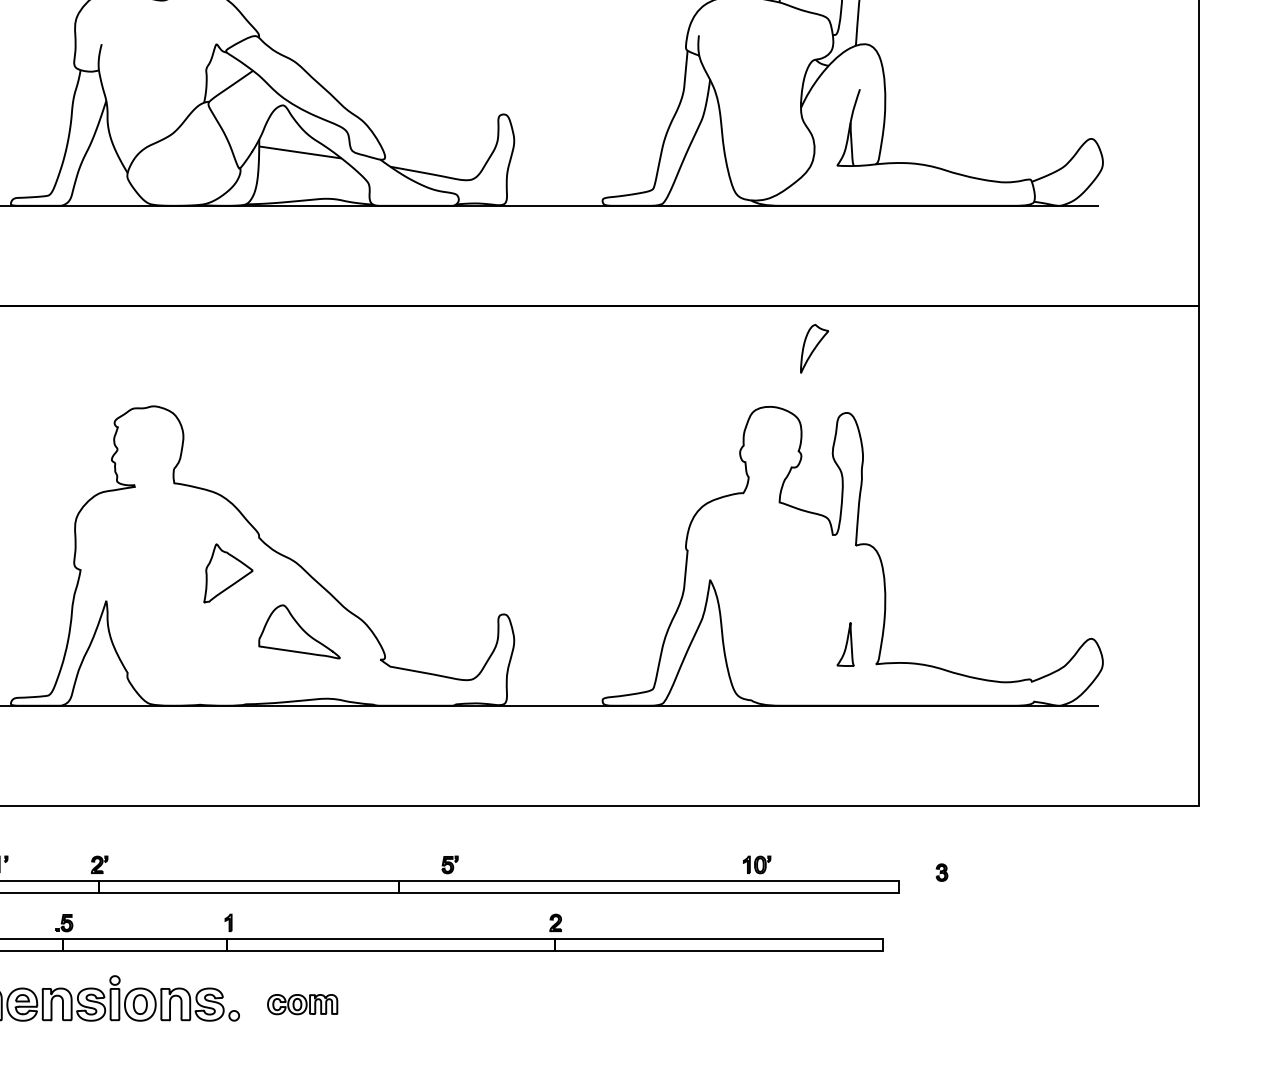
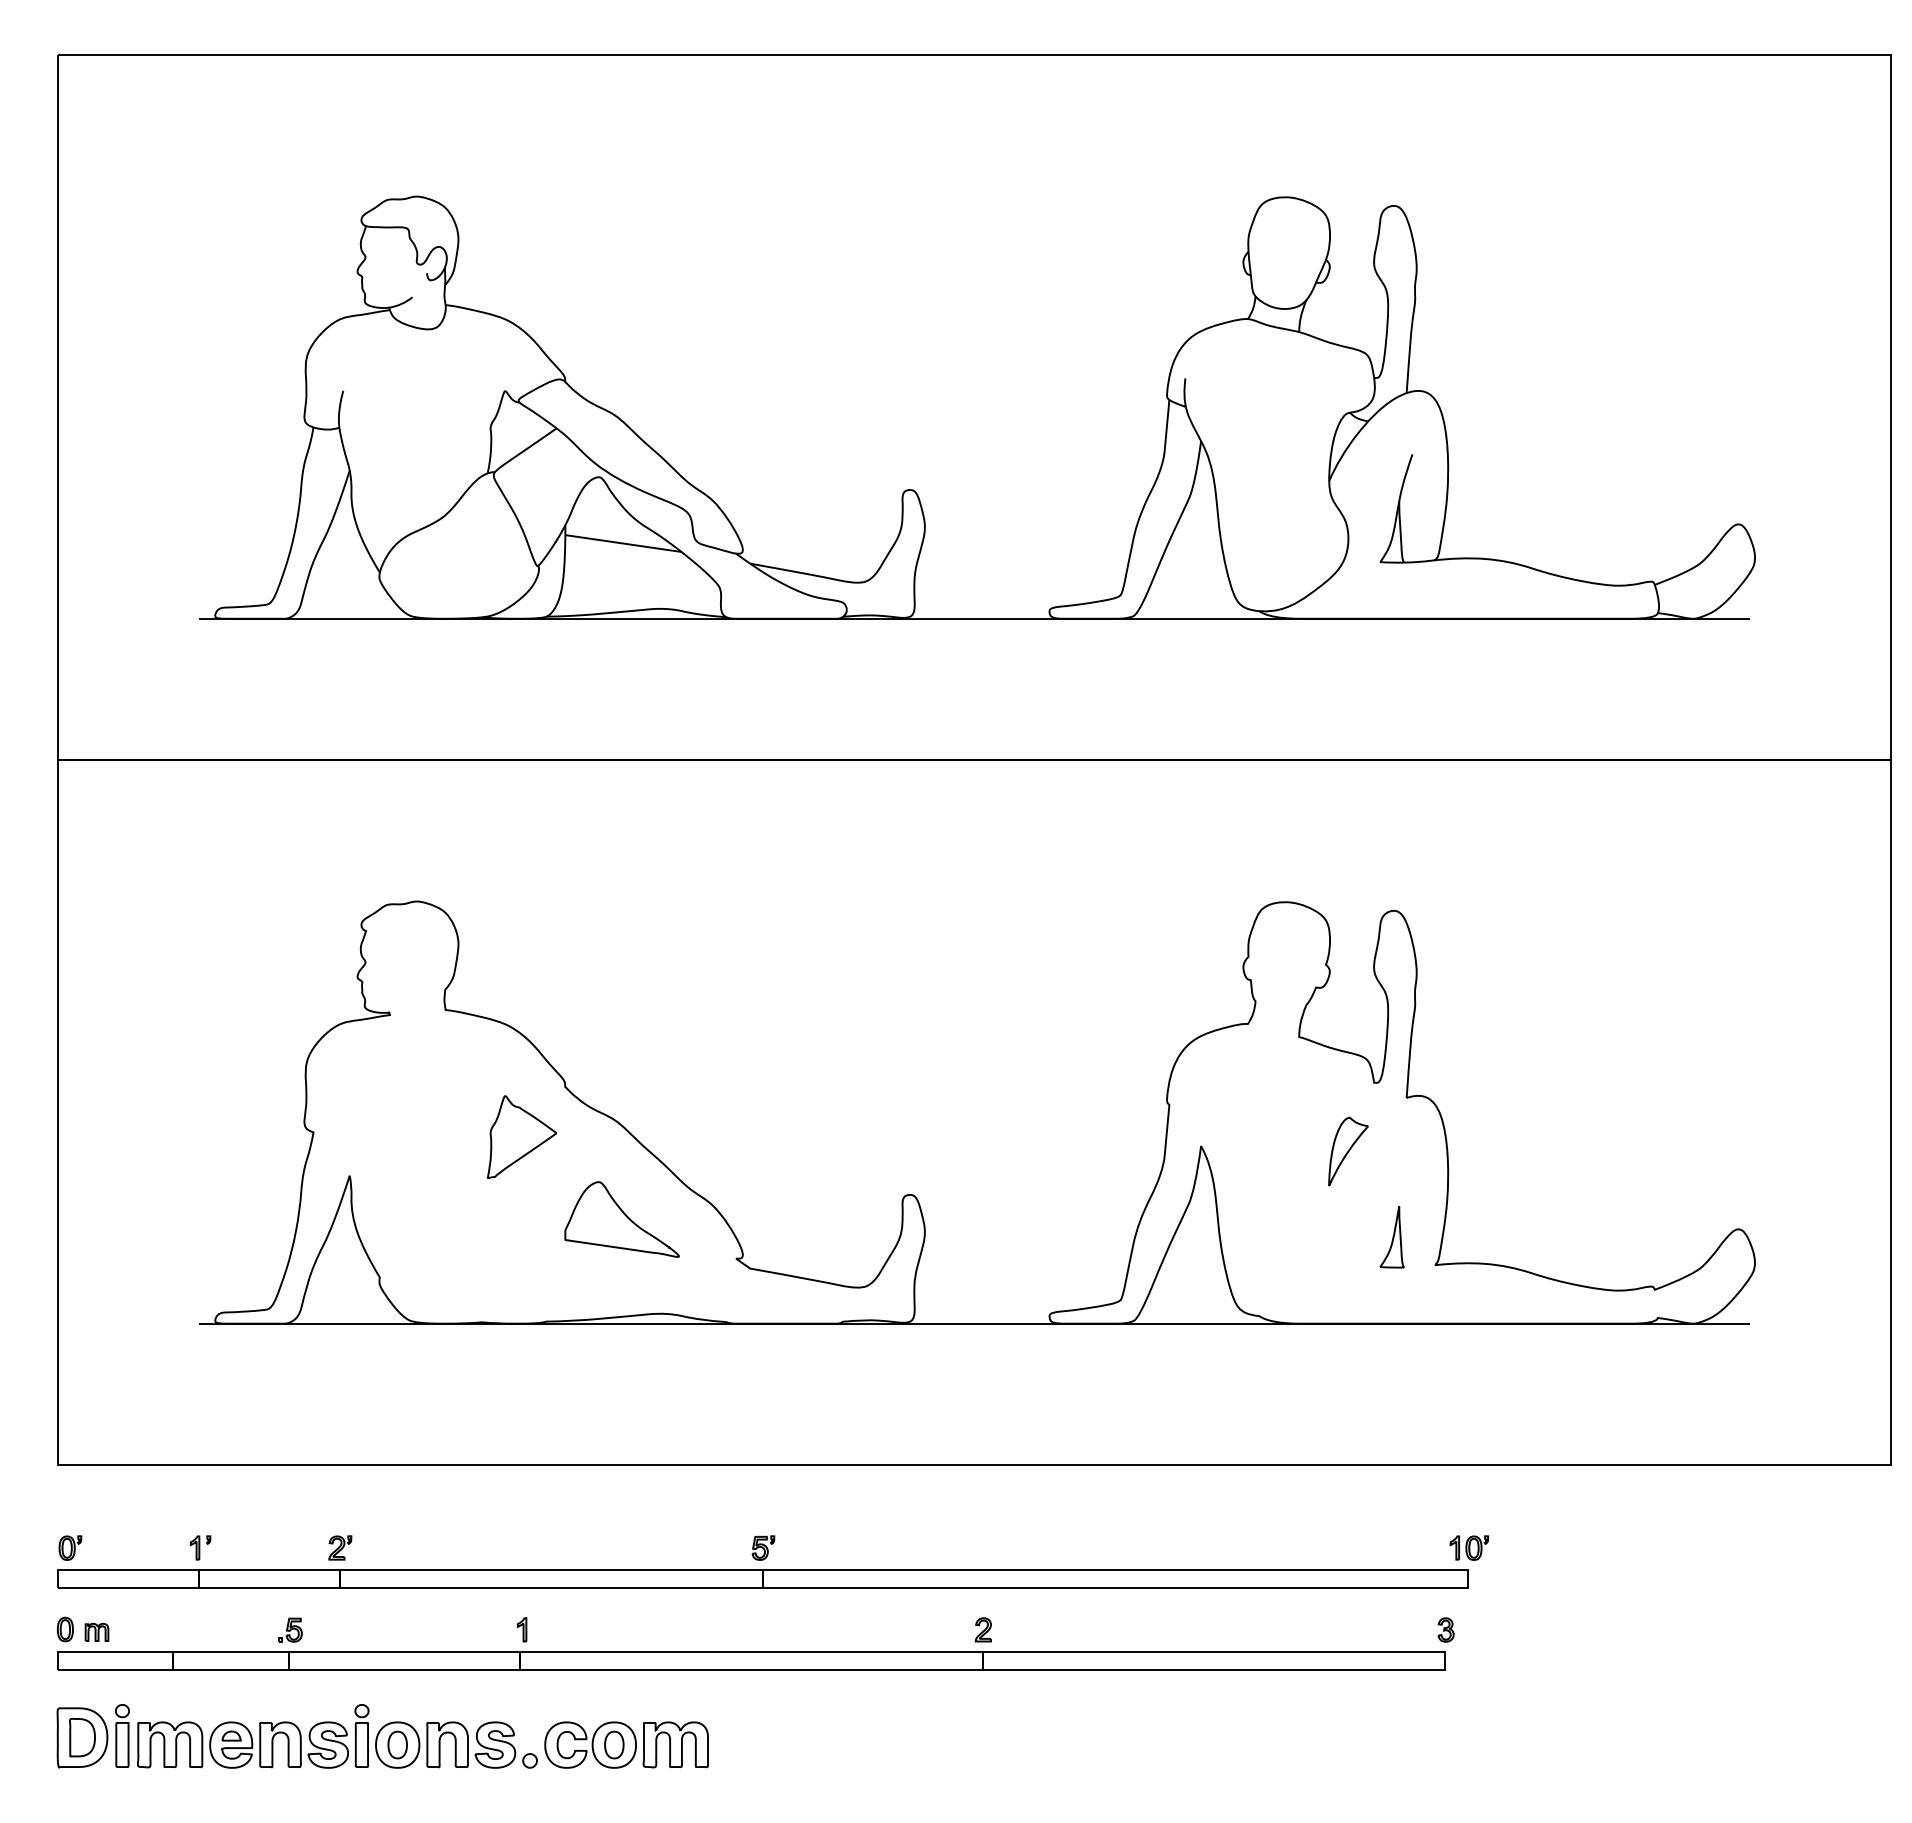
part: (814, 348) -> (1348, 1151), moved
part: (450, 864) -> (763, 1547), moved
part: (756, 864) -> (1468, 1547), moved
part: (941, 872) -> (1445, 1629), moved
part: (302, 1004) -> (626, 1744), size x1.67

